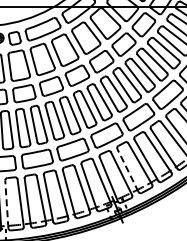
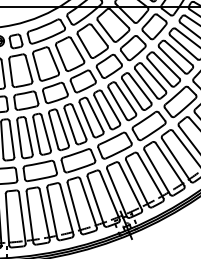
line: (127, 170) -> (136, 183), dashed -> solid
line: (6, 204) -> (7, 219), dashed -> solid

